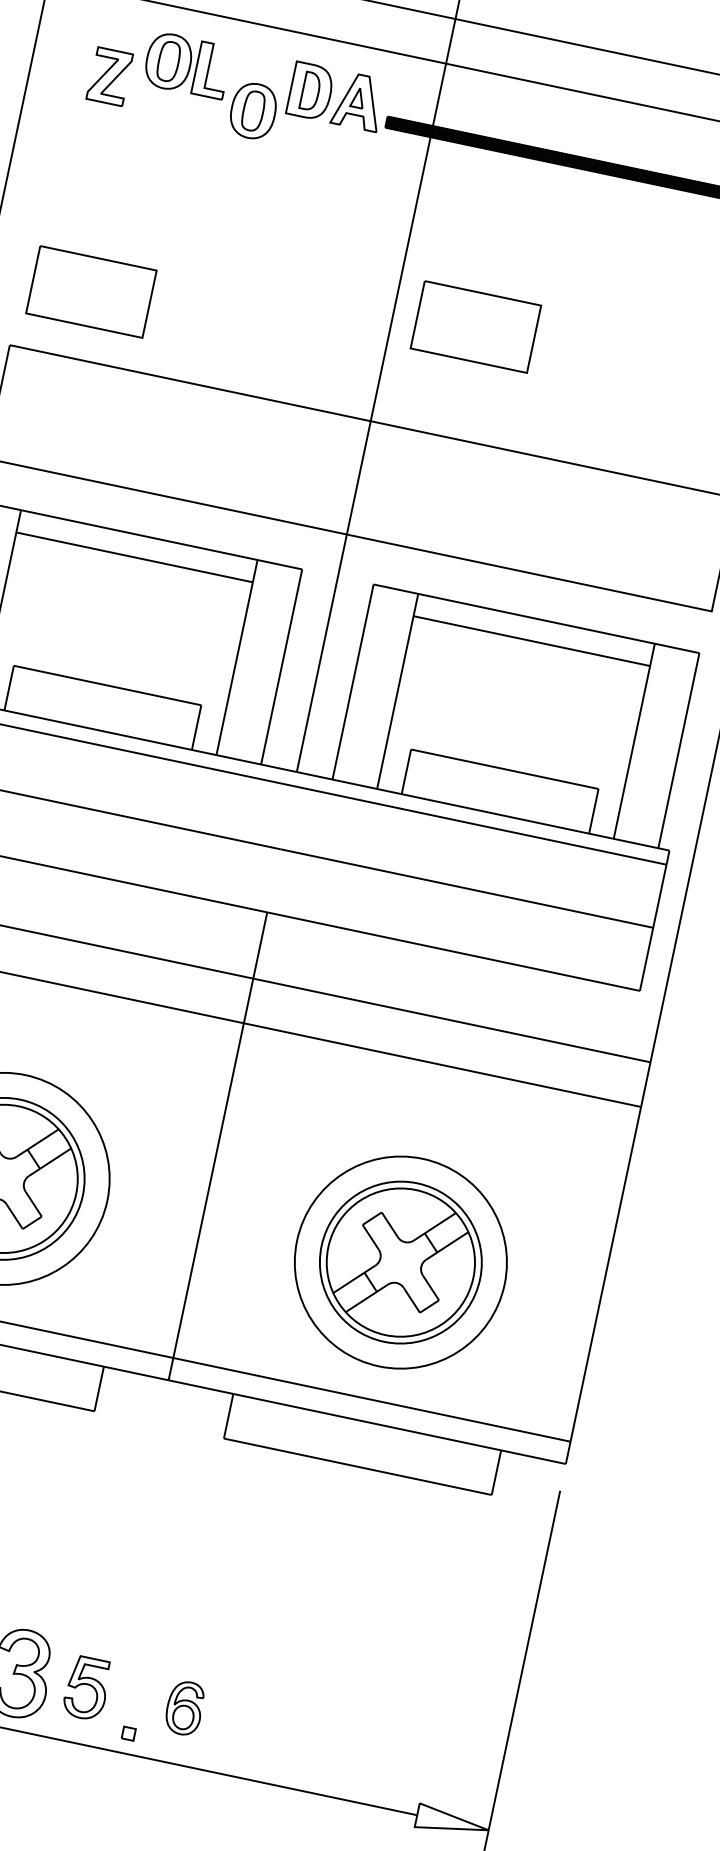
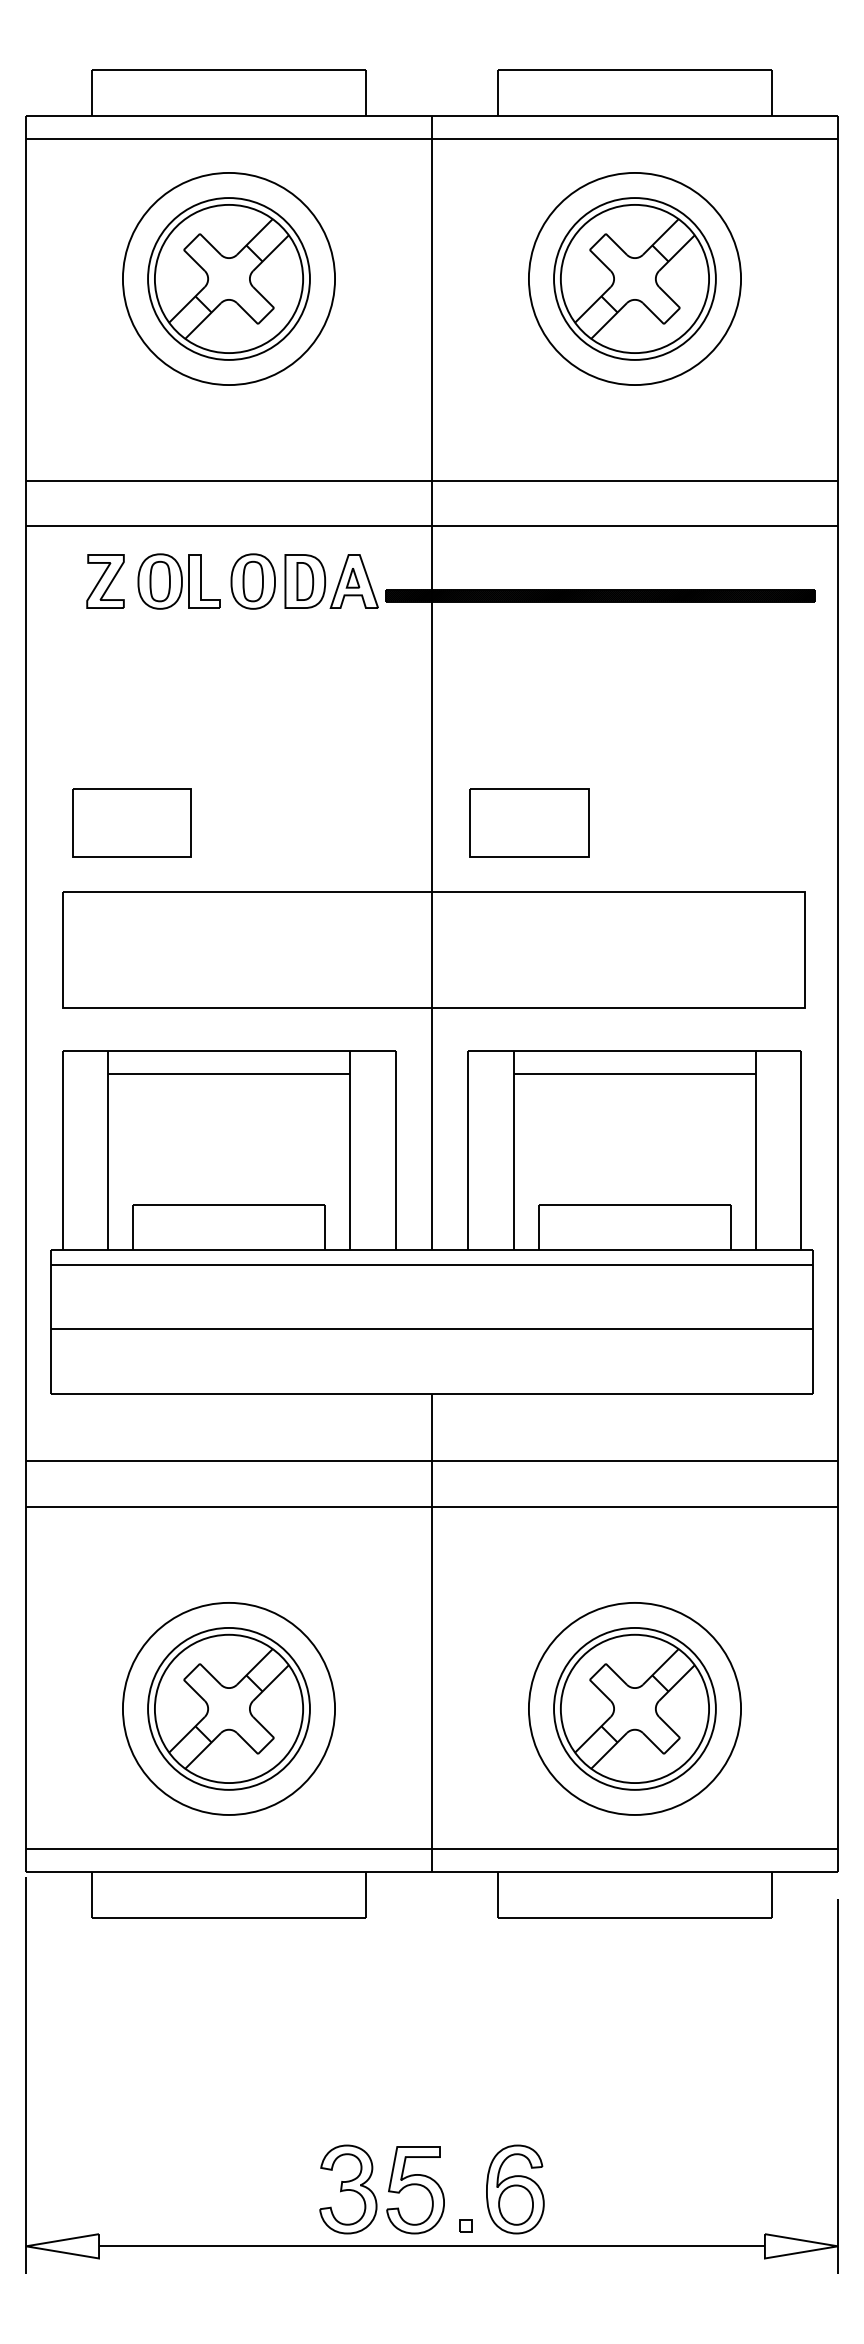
part: (109, 76) -> (105, 581), moved
part: (252, 110) -> (252, 581), moved
part: (476, 326) -> (529, 822), moved
part: (86, 1688) -> (415, 2190), size x1.43
part: (184, 1708) -> (515, 2189), size x1.67

